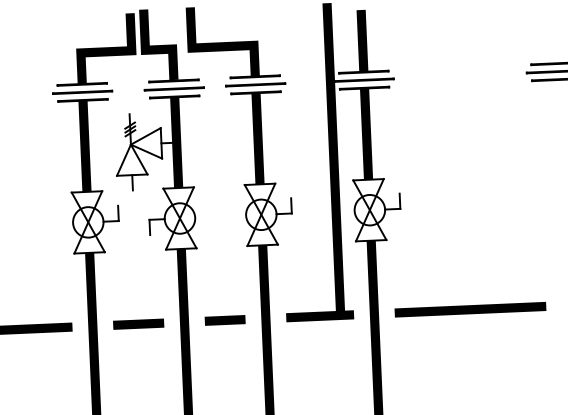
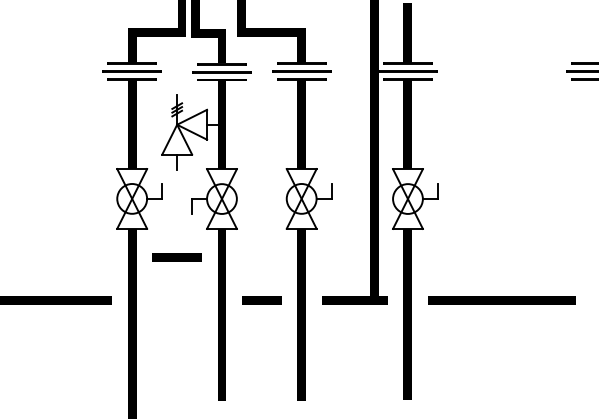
line: (138, 324) -> (176, 257), moved

